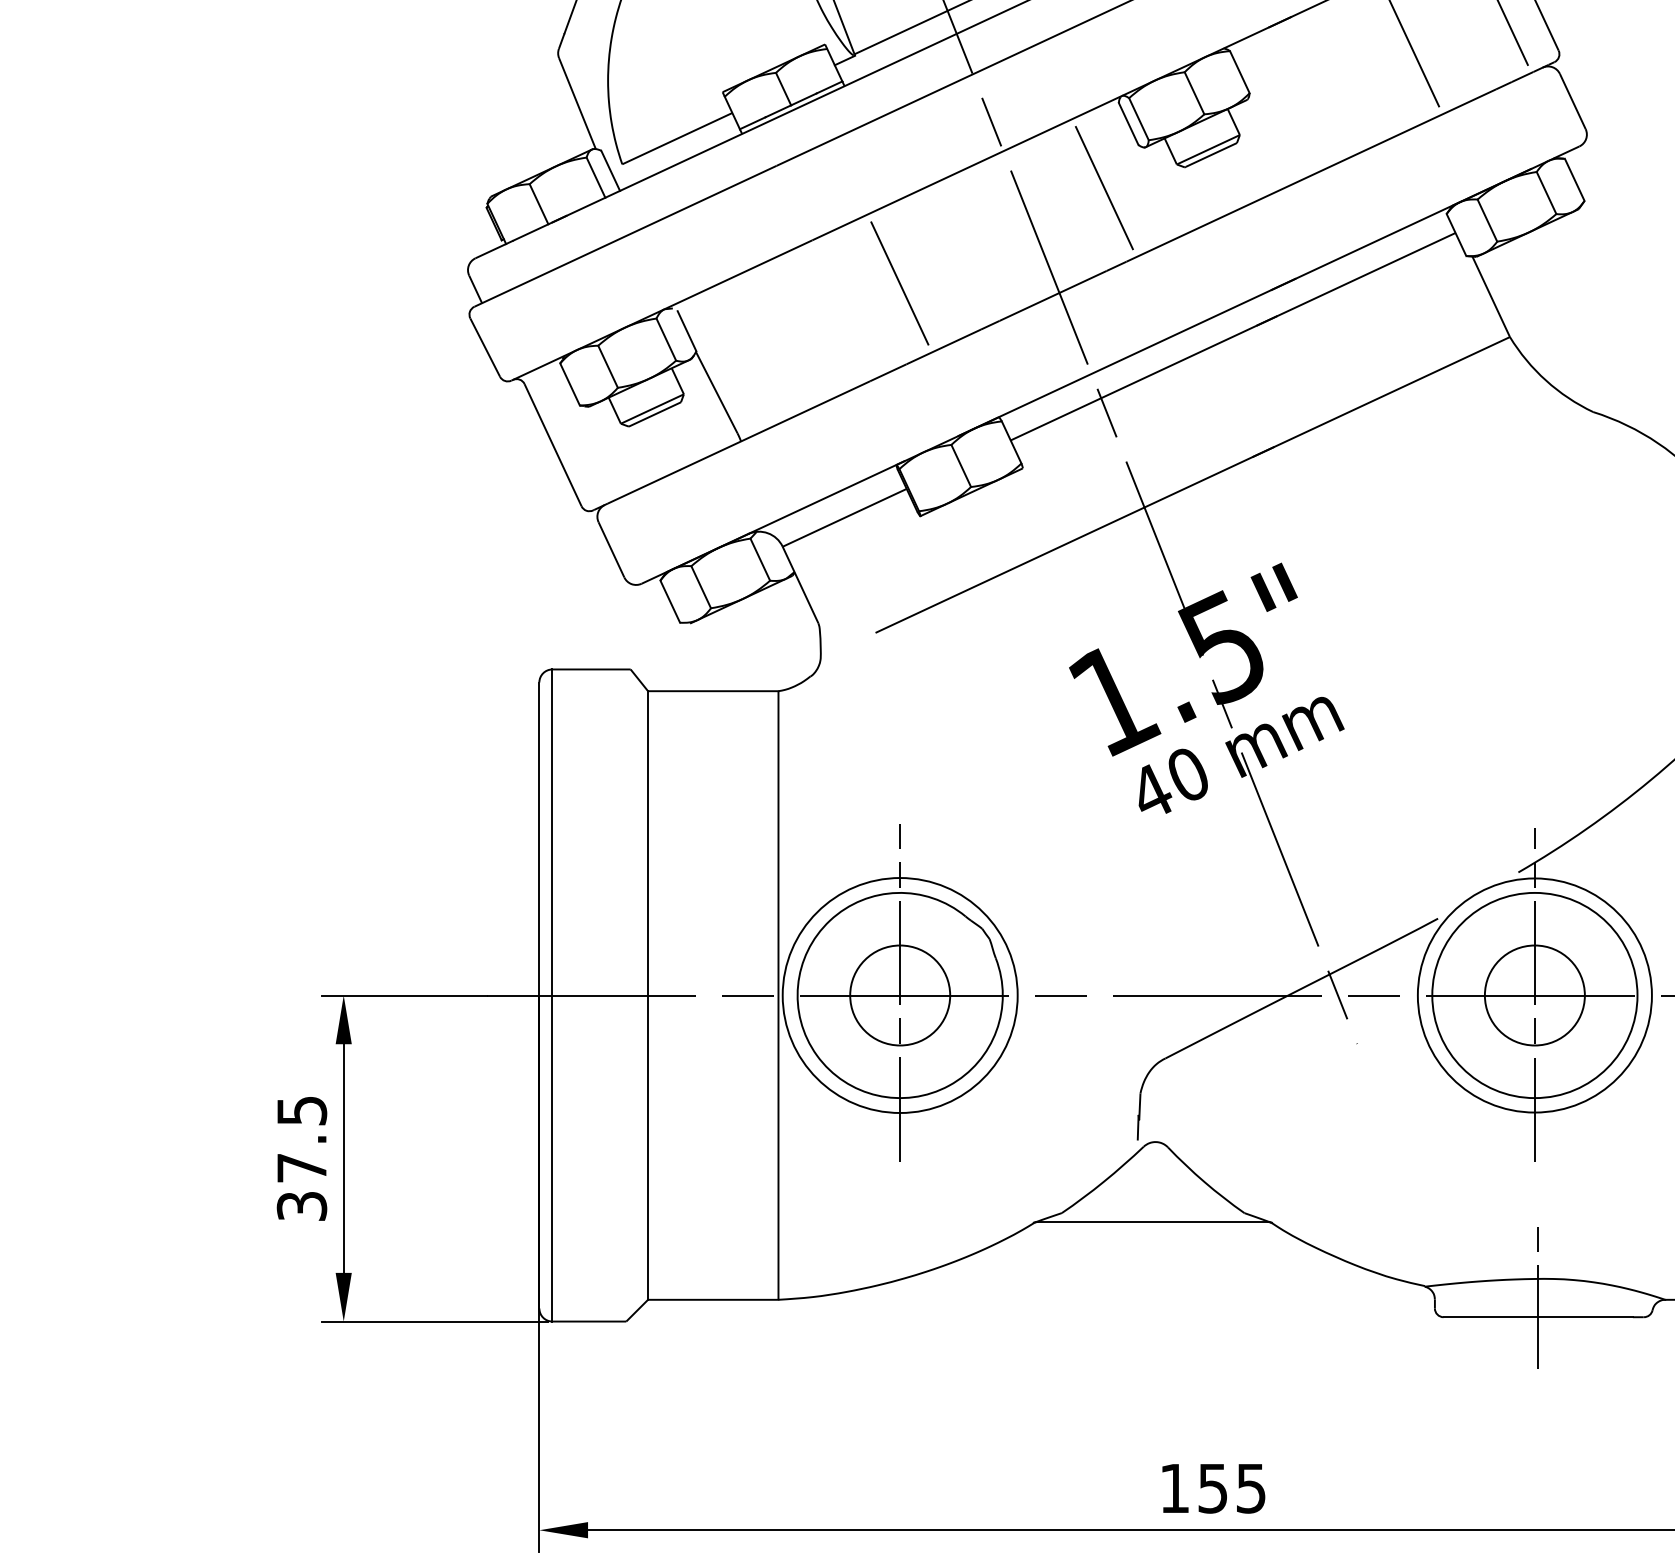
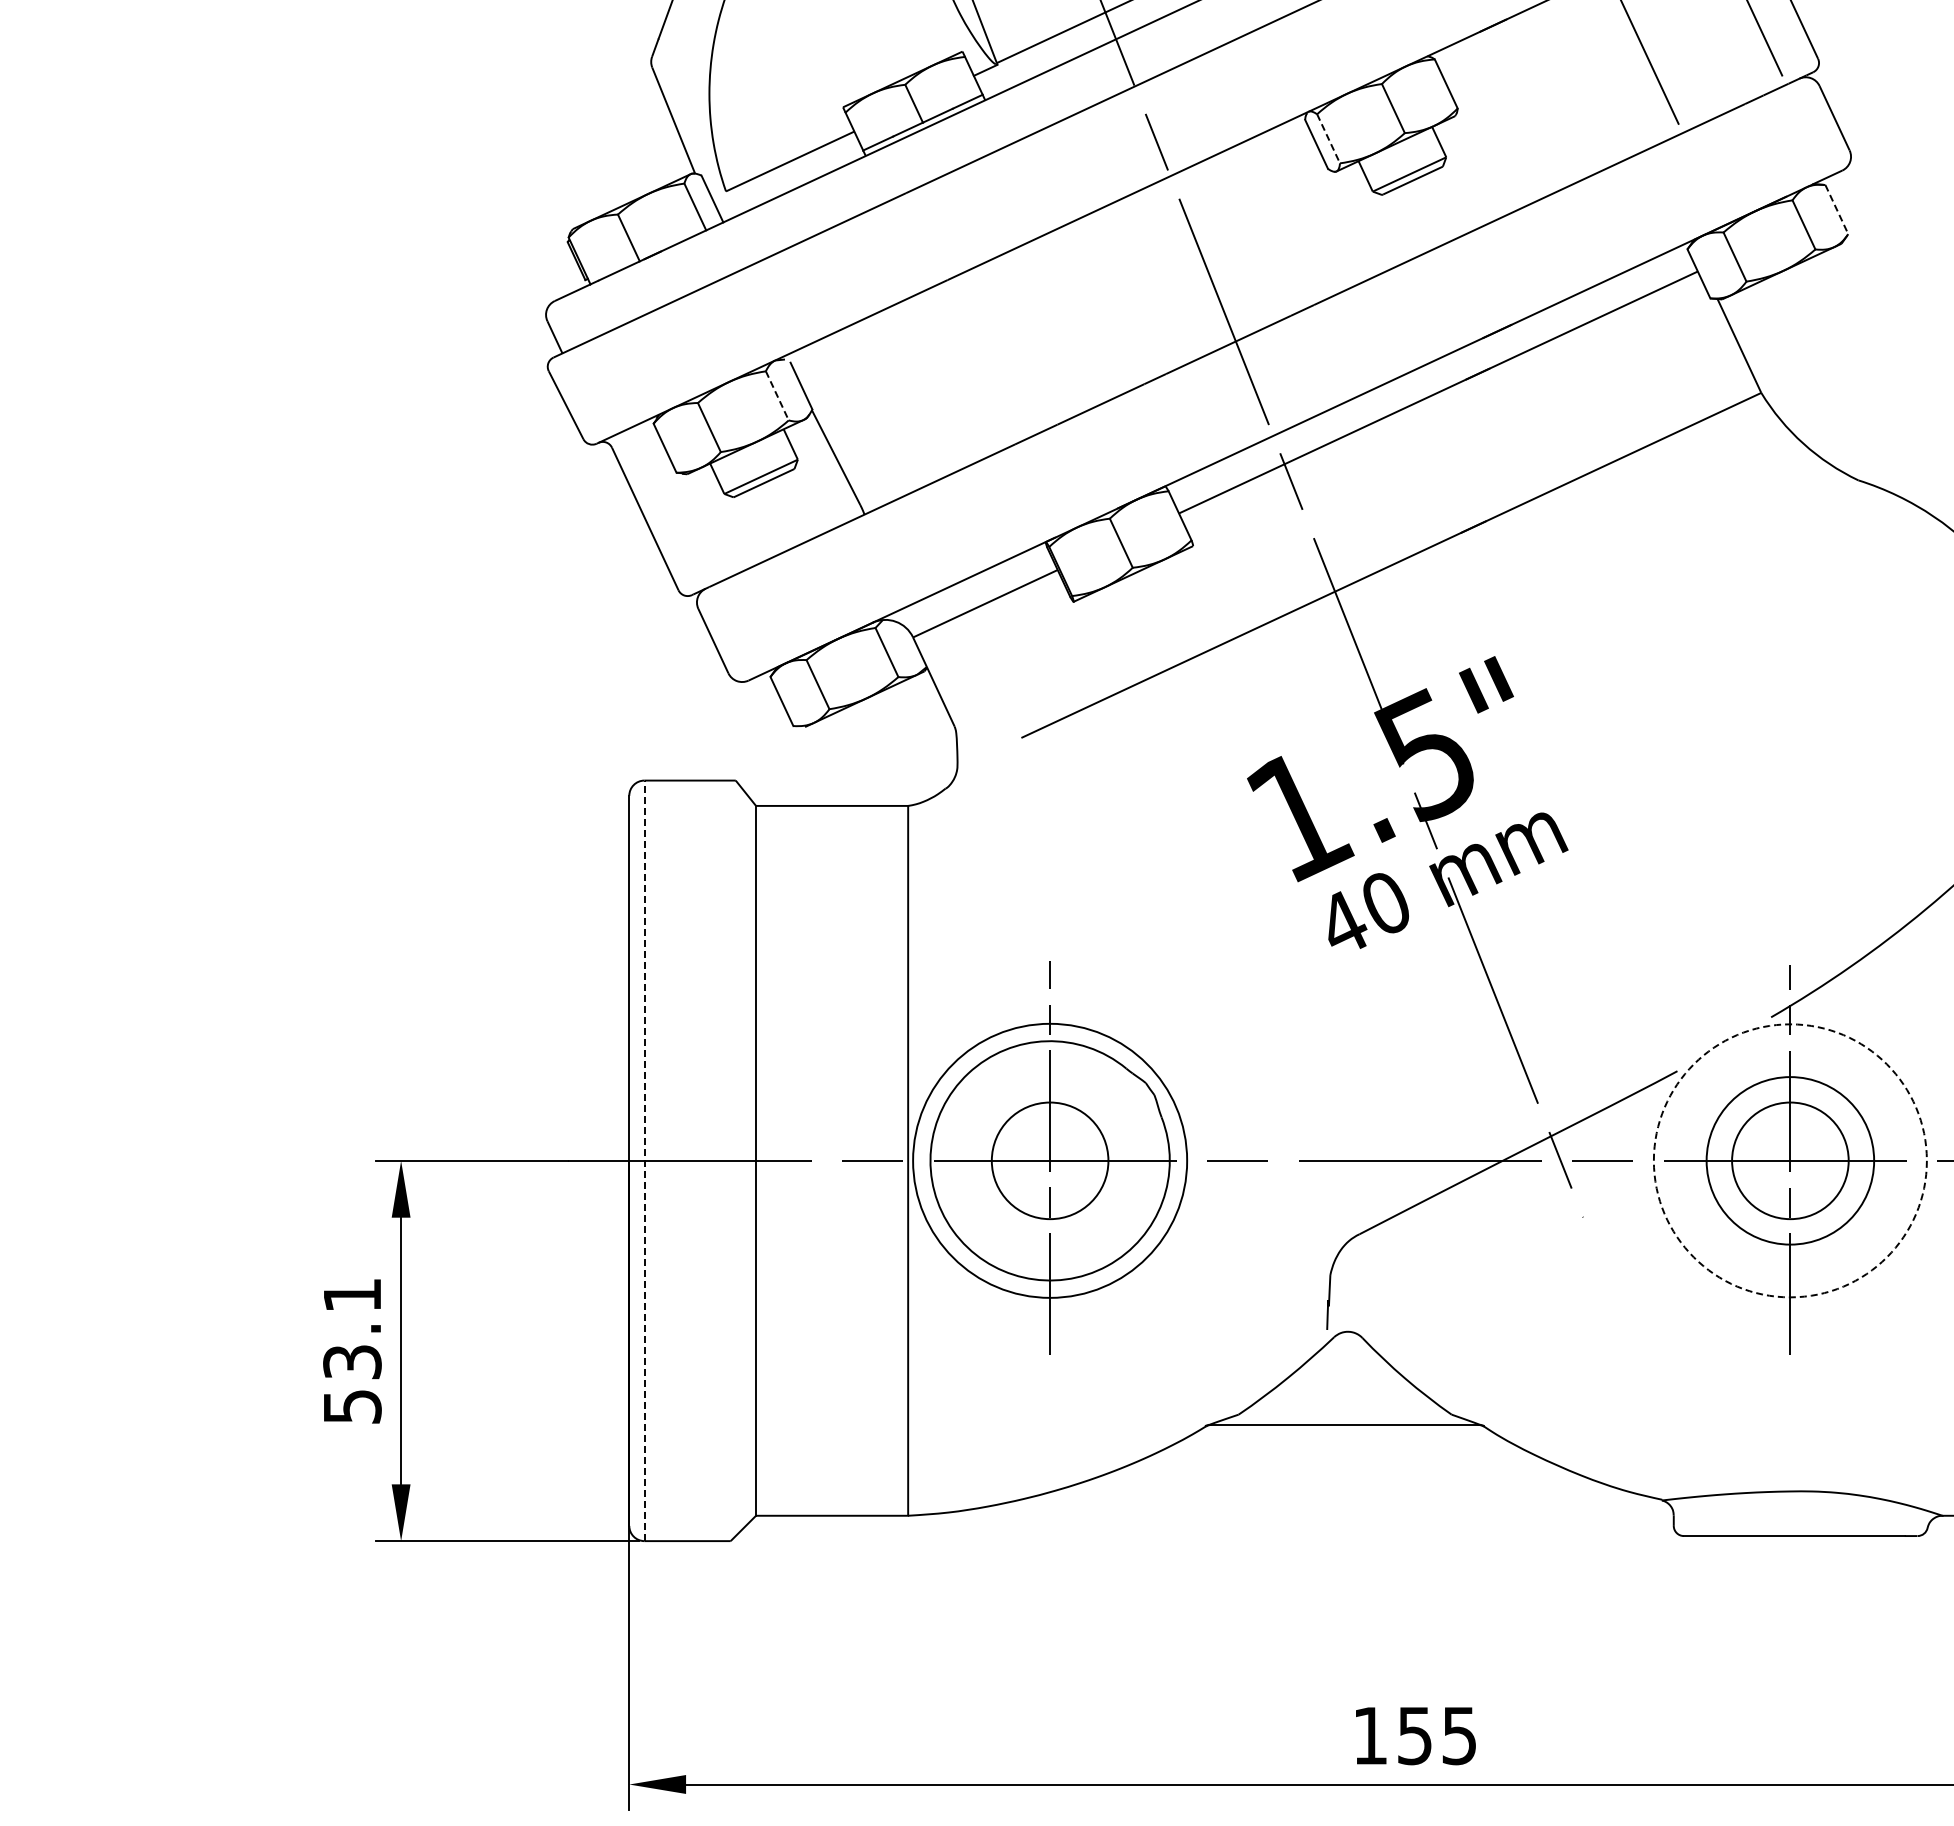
line: (1138, 119) -> (1328, 139), solid -> dashed
line: (1575, 180) -> (1837, 210), solid -> dashed
line: (1104, 187) -> (1288, 218), removed
line: (899, 283) -> (1049, 330), removed
line: (666, 340) -> (777, 396), solid -> dashed
line: (552, 995) -> (644, 1160), solid -> dashed
circle: (1534, 995) -> (1789, 1160), solid -> dashed
circle: (1534, 995) -> (1790, 1160), size x0.7
text: (302, 1158) -> (352, 1351), 37.5 -> 53.1
line: (1538, 1297) -> (1794, 1513), removed

